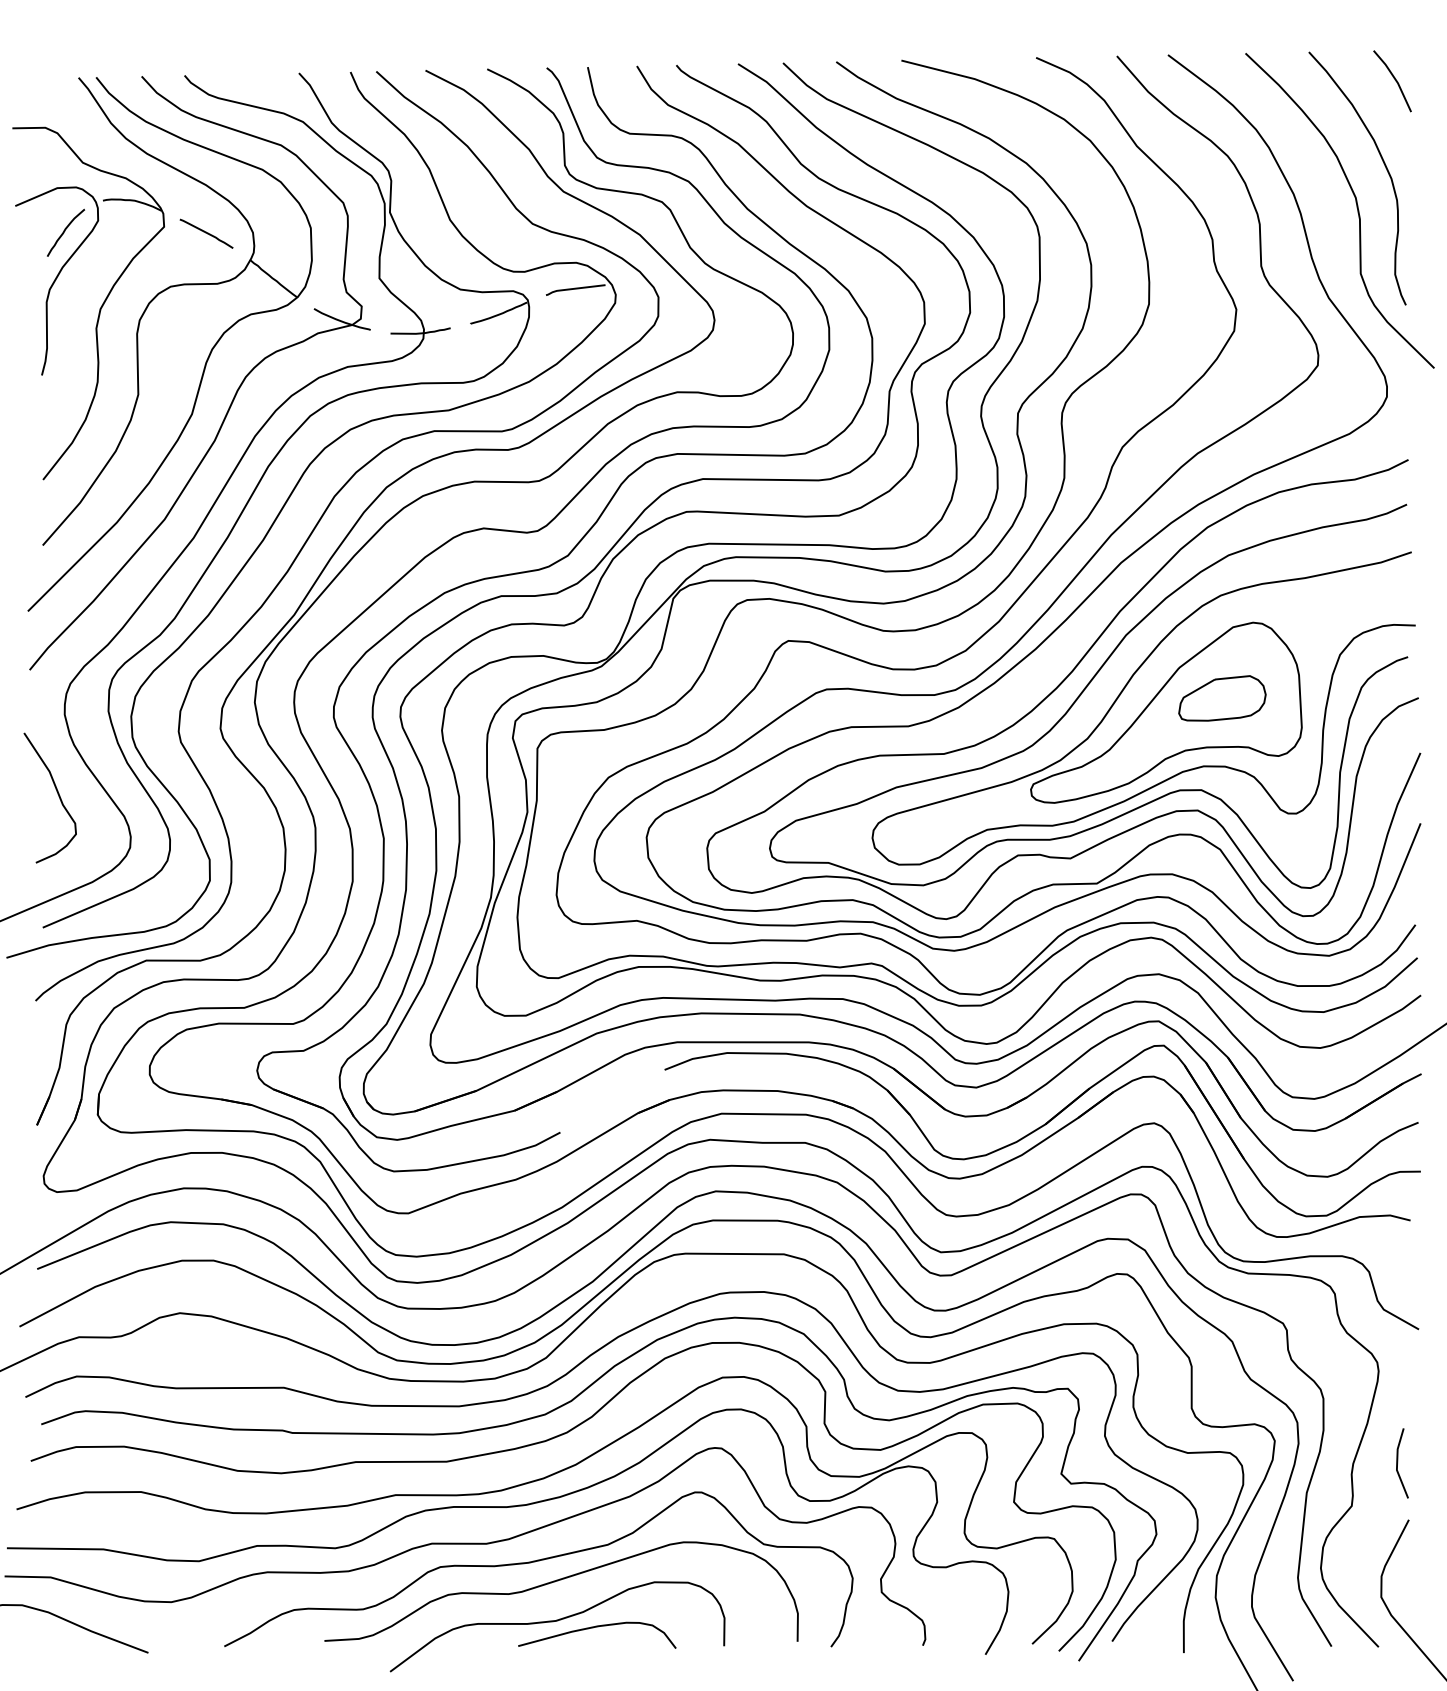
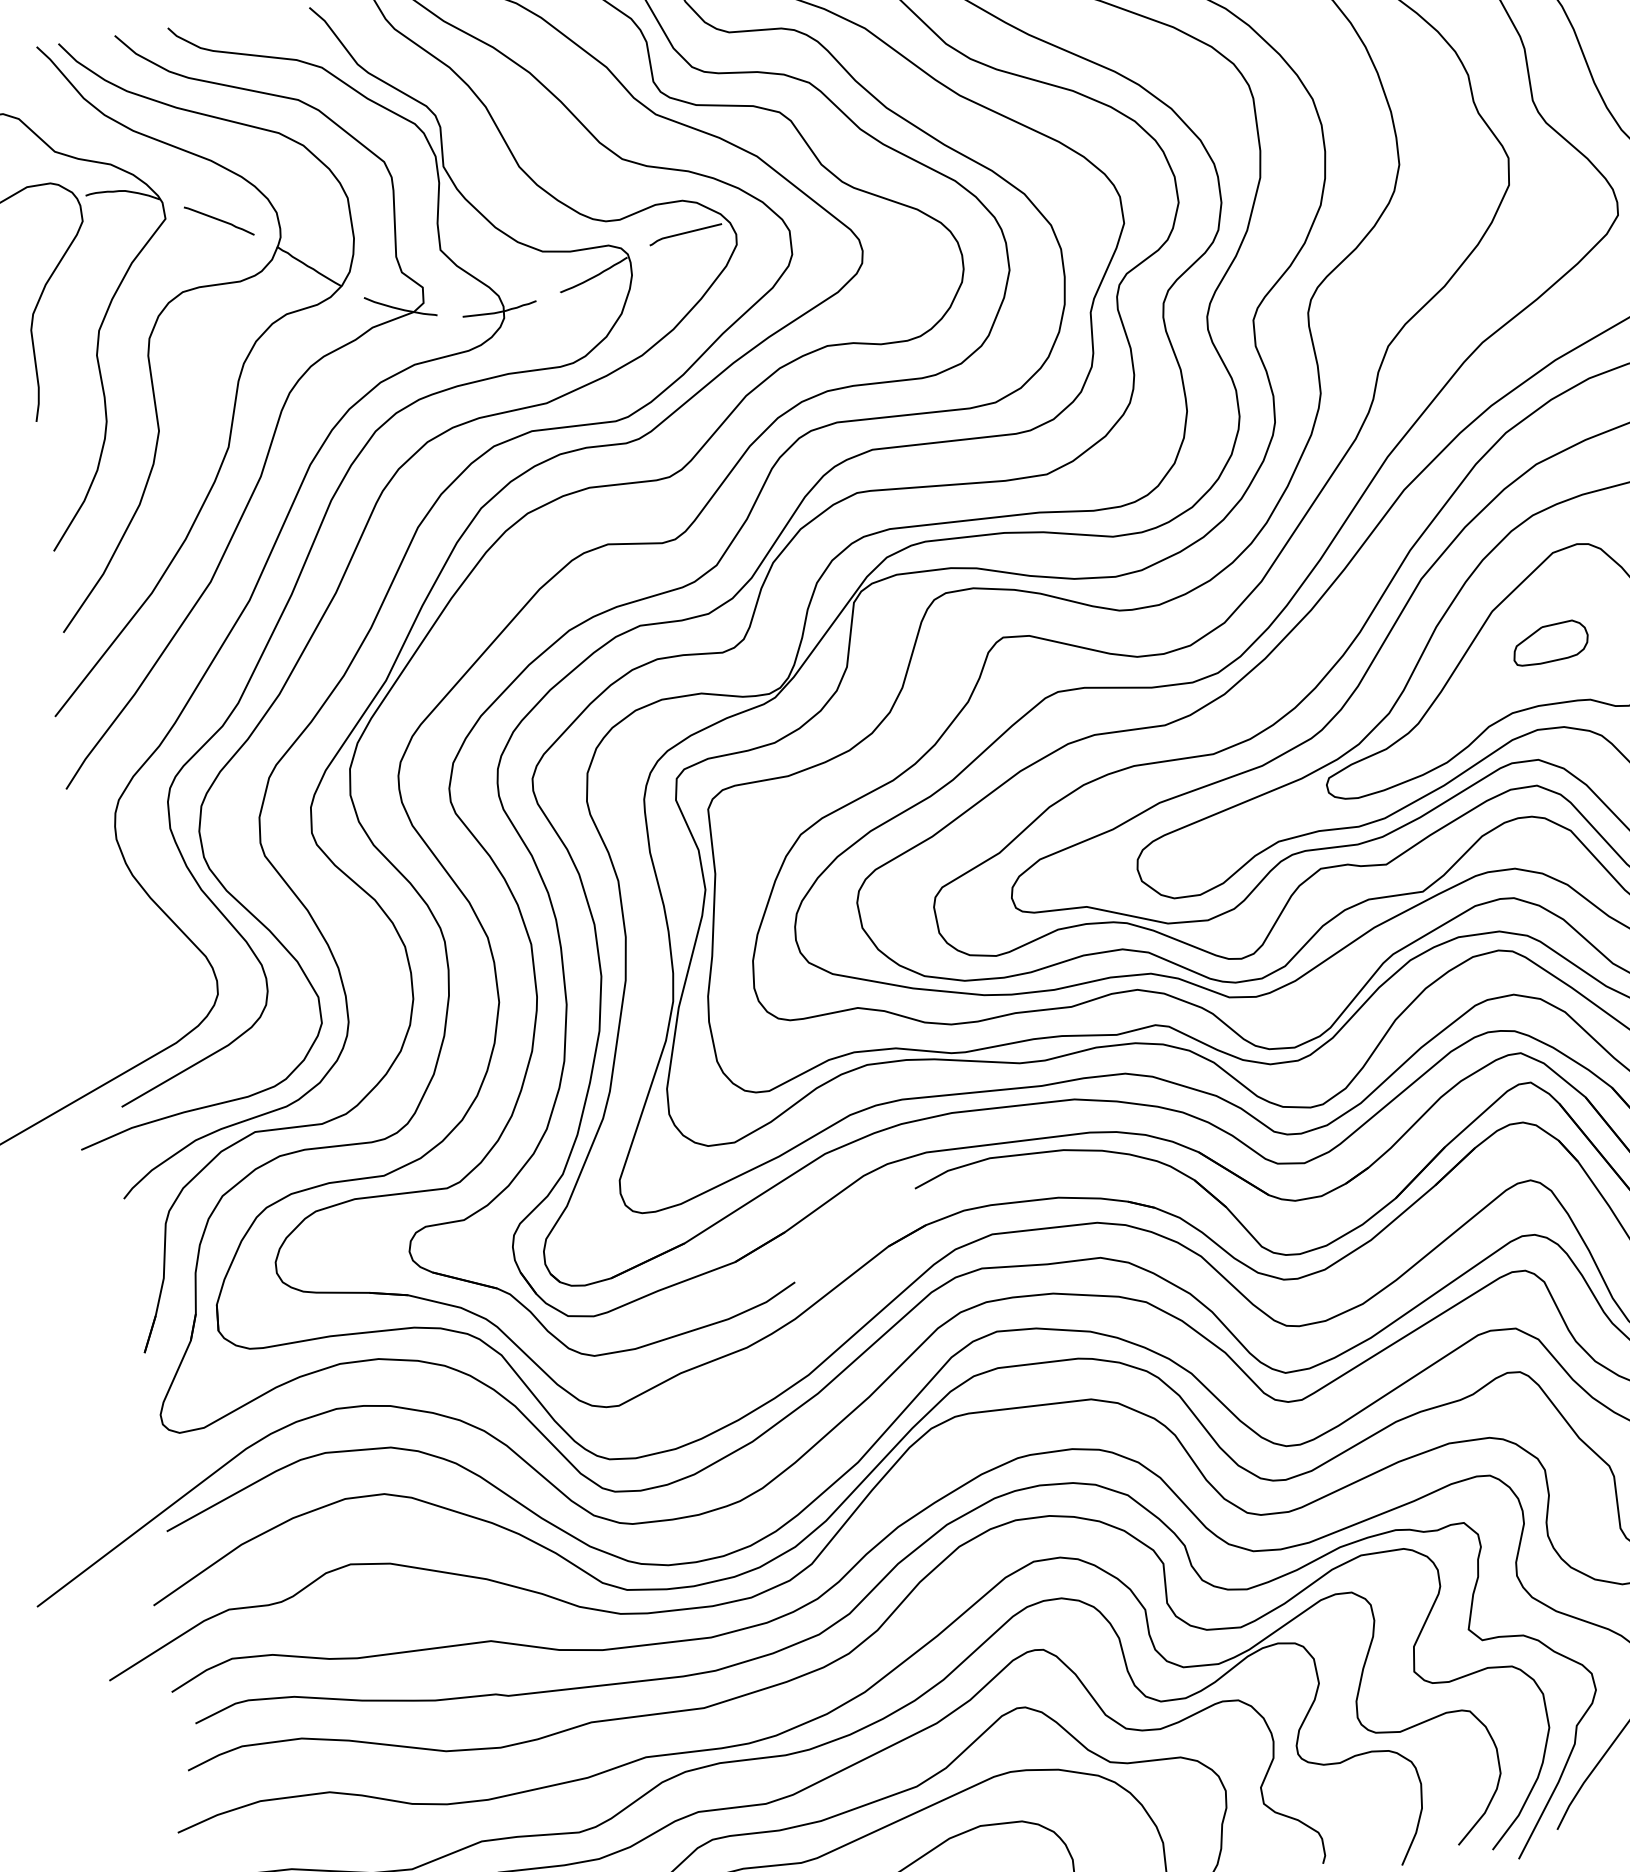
curve: (65, 231) -> (43, 239), removed
part: (1222, 698) -> (1550, 642), size x0.7
curve: (57, 794) -> (119, 939), removed

